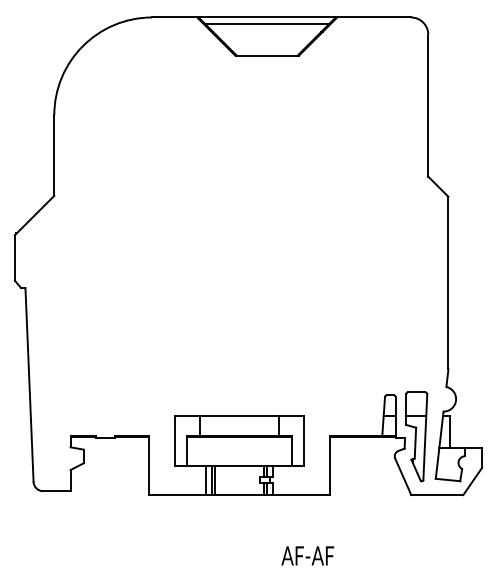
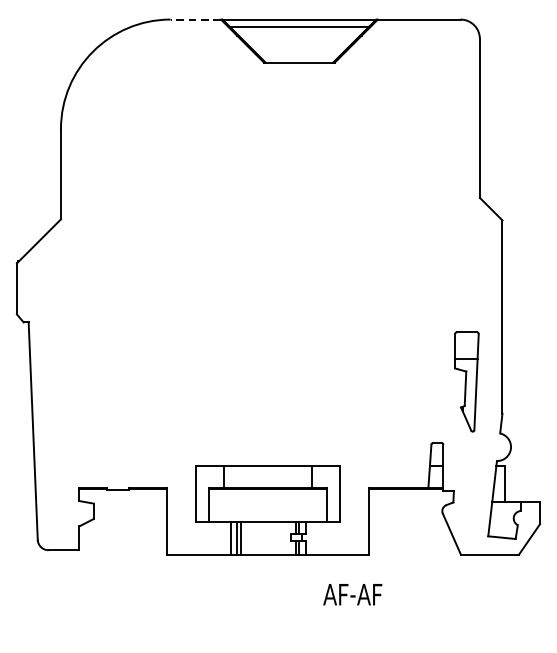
line: (174, 17) -> (195, 19), solid -> dashed
part: (416, 436) -> (466, 381), moved
text: (307, 555) -> (352, 594), moved

